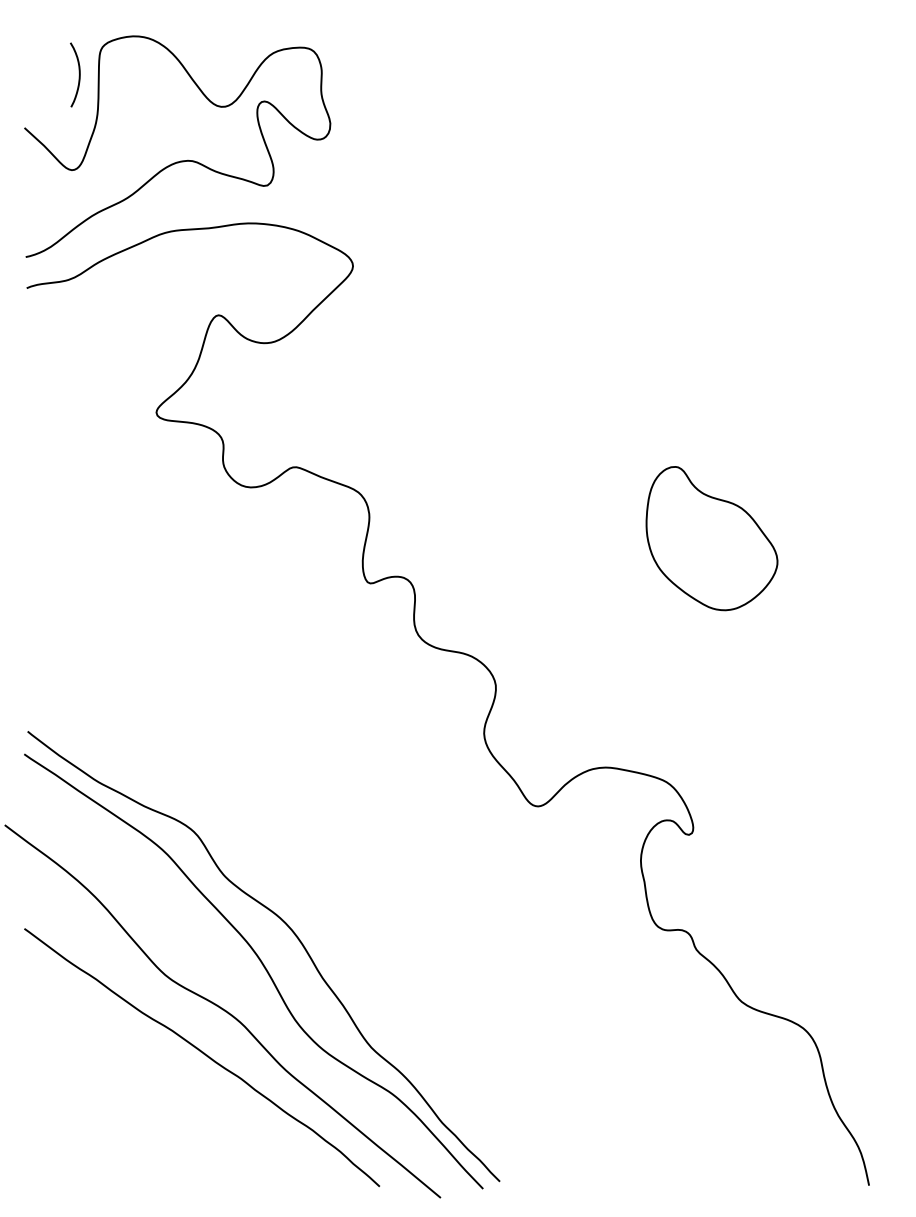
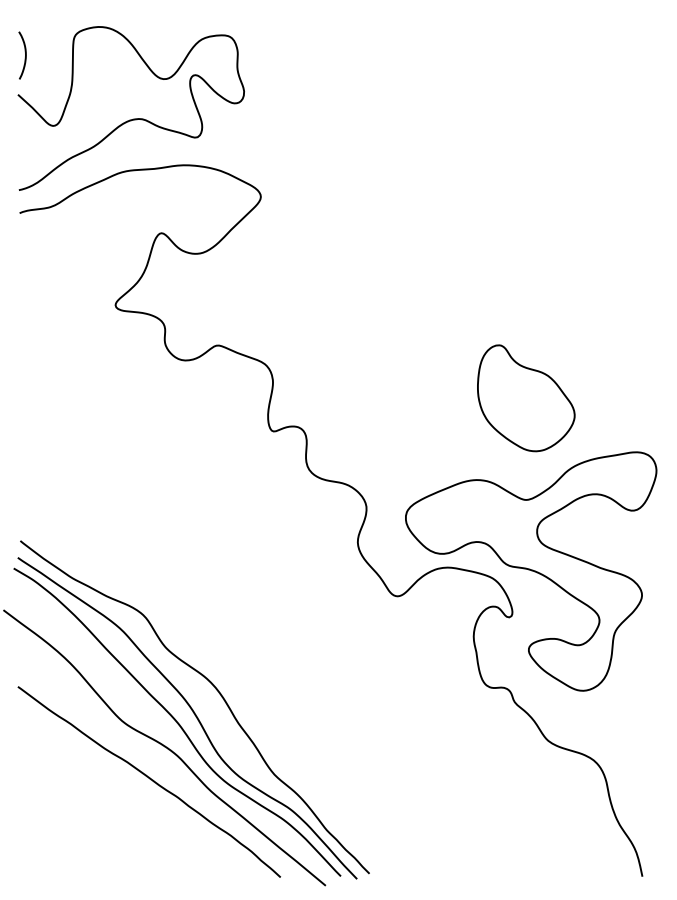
curve: (79, 74) -> (25, 55), moved
part: (719, 772) -> (531, 571), added
curve: (240, 975) -> (177, 721), added

